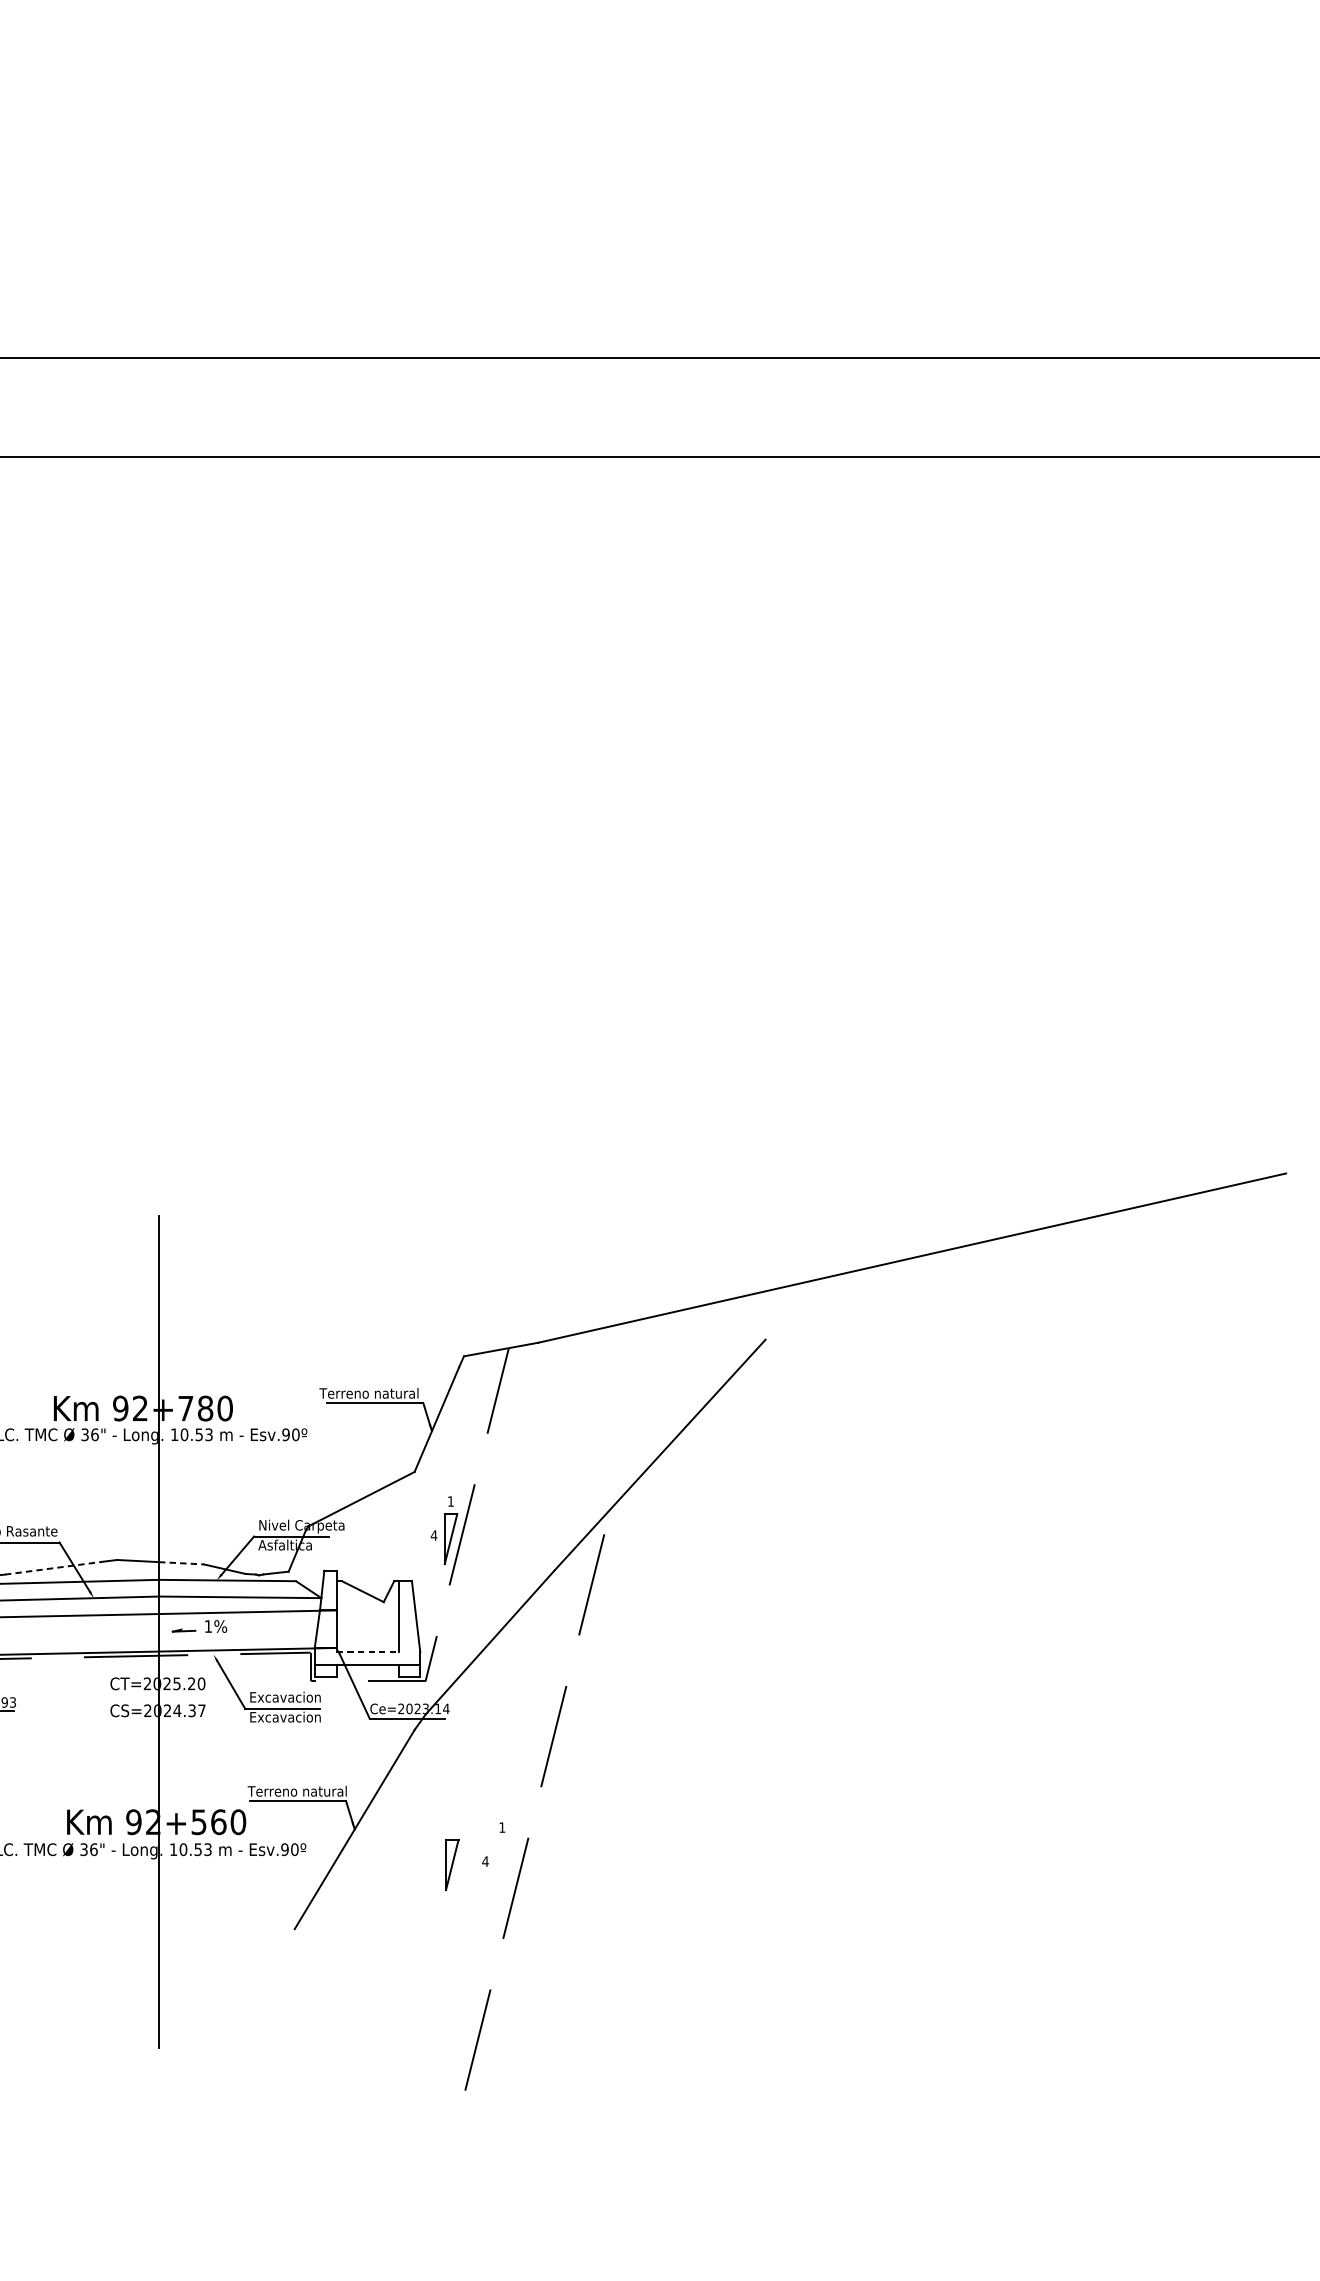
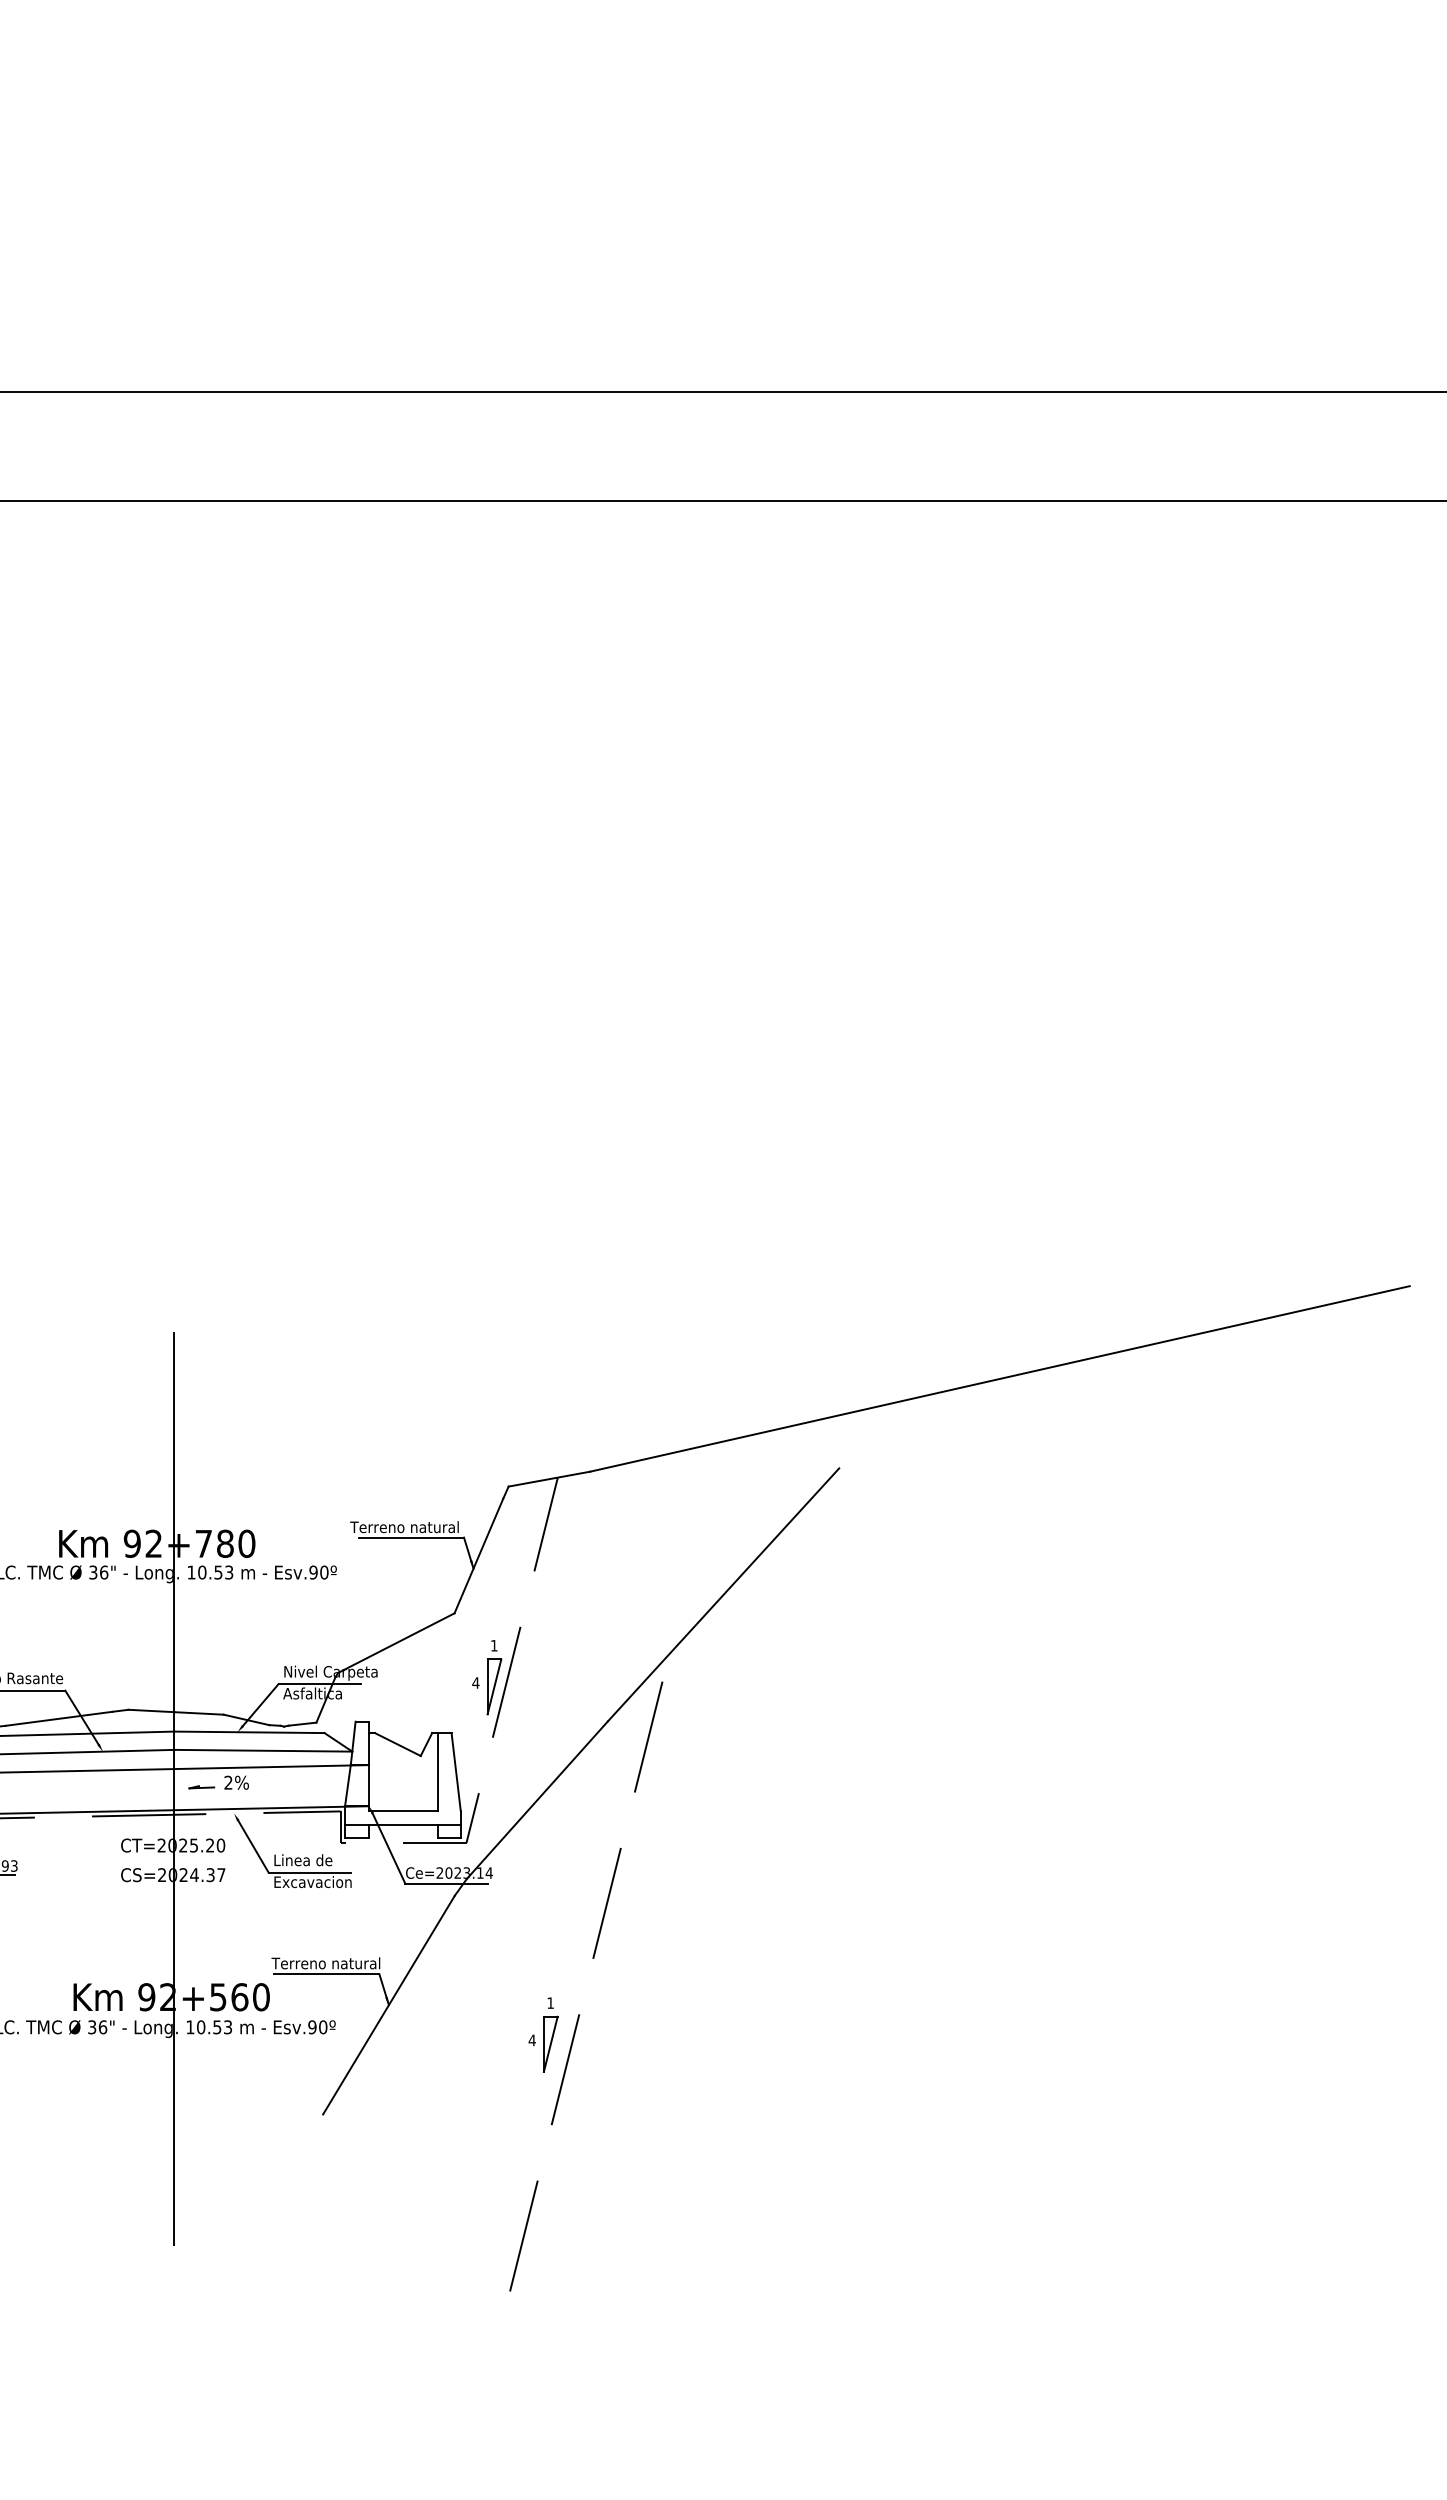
line: (181, 1563) -> (199, 1713), dashed -> solid
line: (53, 1567) -> (58, 1718), dashed -> solid
text: (208, 1626) -> (228, 1782), 1% -> 2%
line: (368, 1651) -> (404, 1810), dashed -> solid
text: (285, 1697) -> (313, 1860), Excavacion -> Linea de
part: (451, 1864) -> (550, 2043), moved

